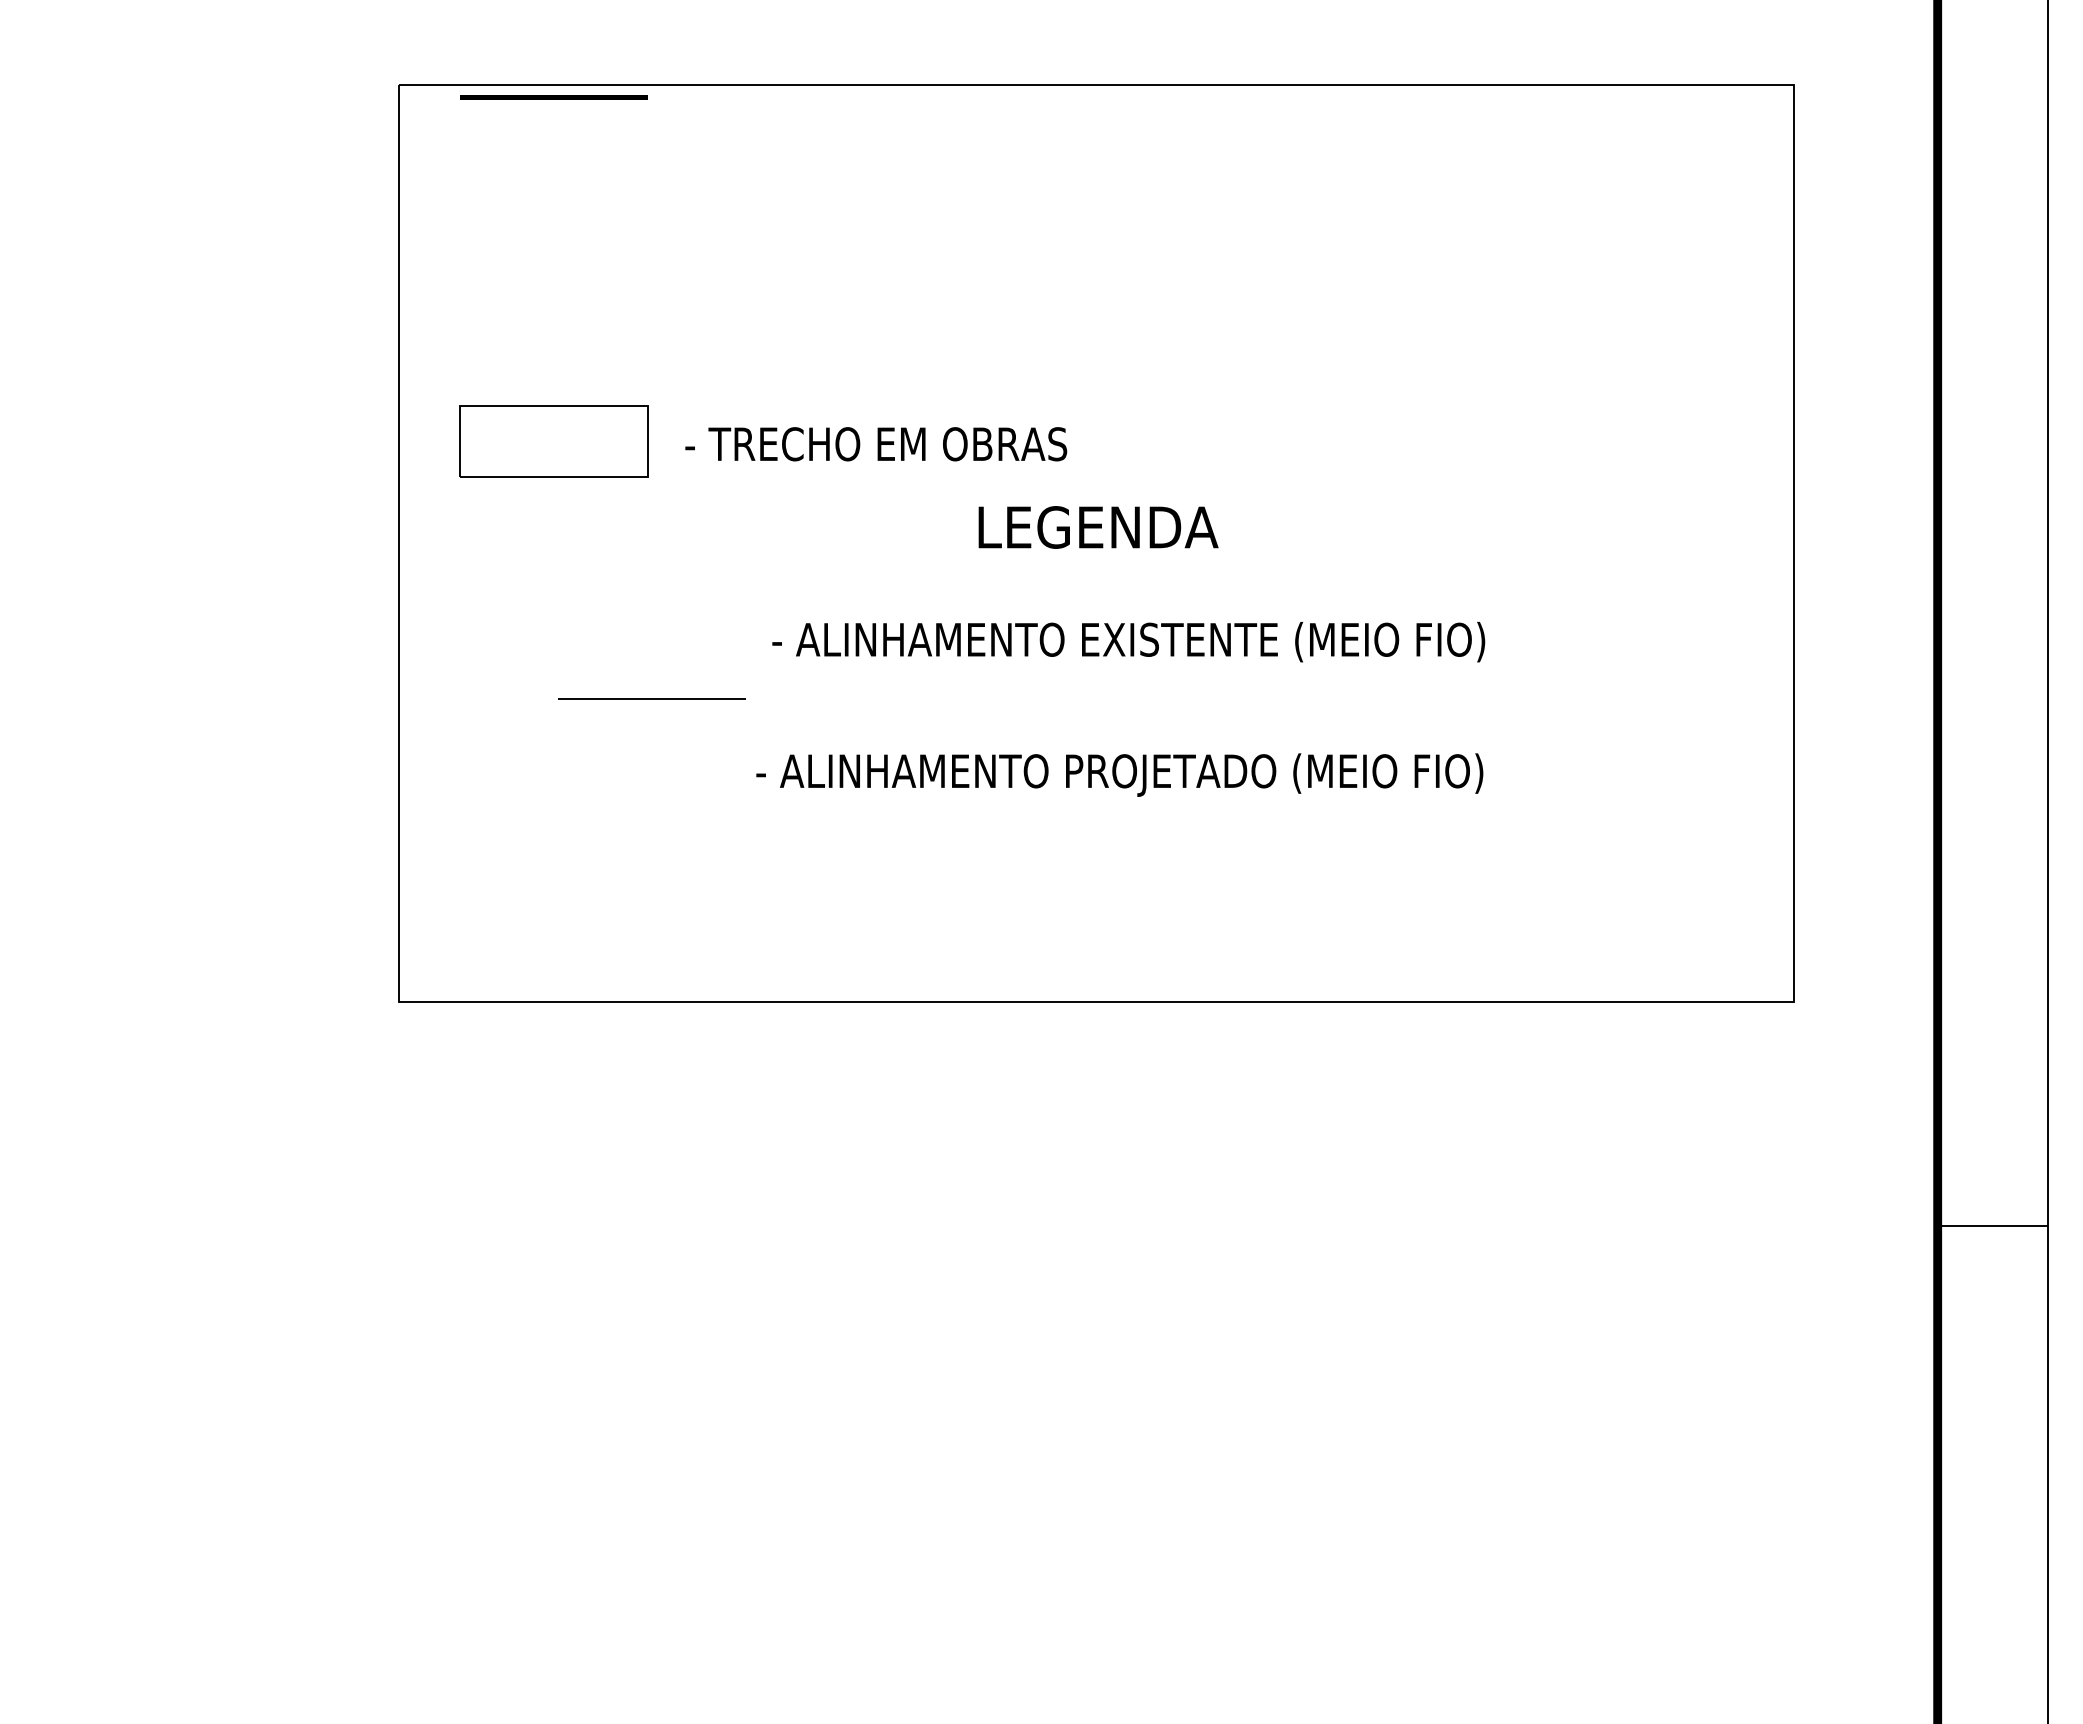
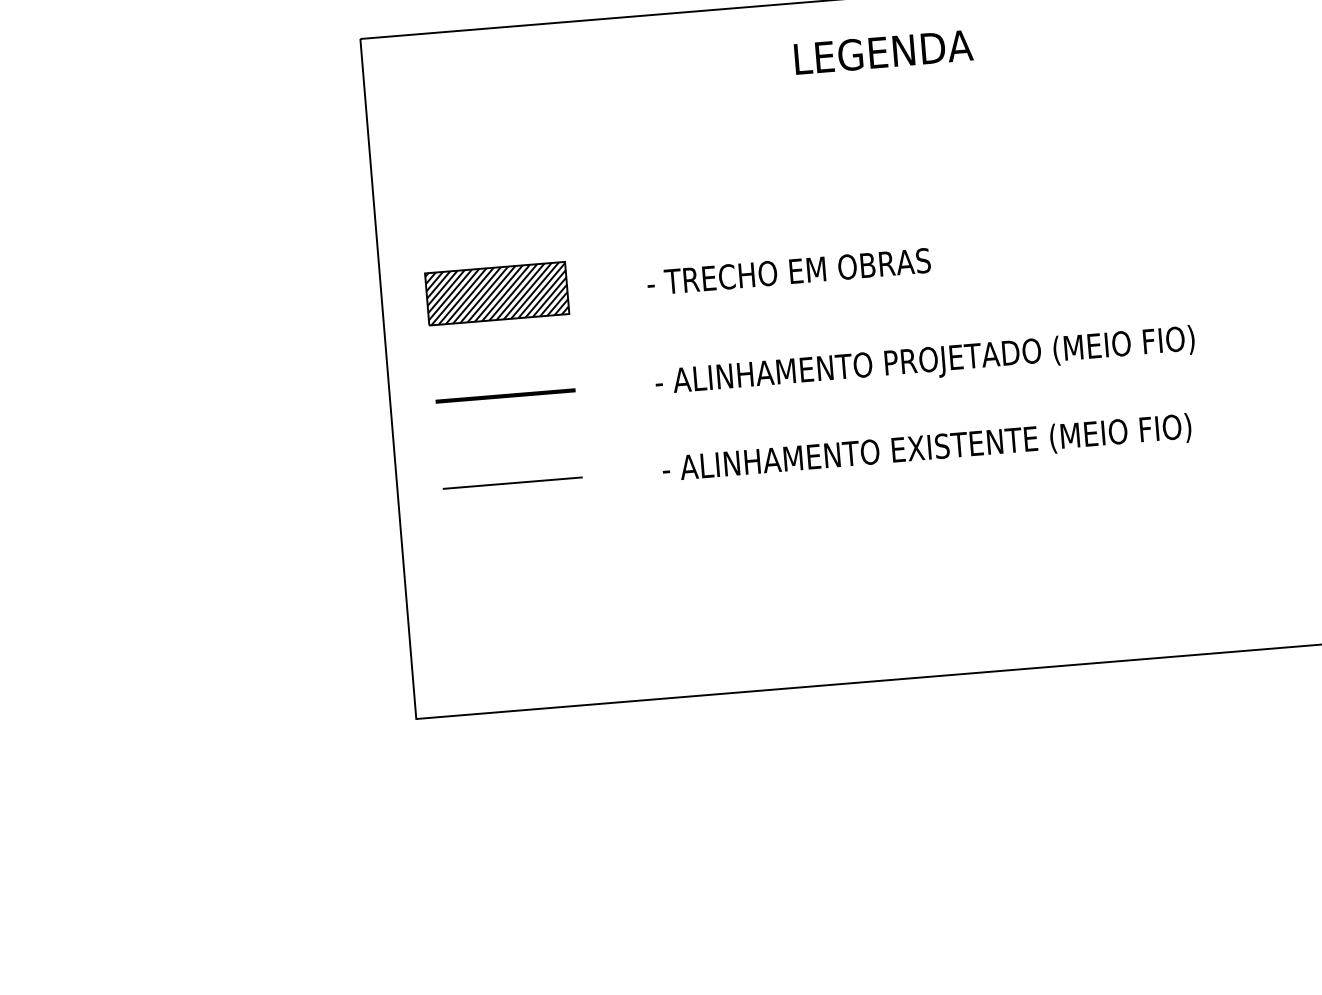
line: (553, 97) -> (505, 396), moved
hatch: (553, 441) -> (496, 293), added
text: (876, 444) -> (789, 272), moved
text: (1098, 527) -> (883, 52), moved
text: (1128, 642) -> (926, 449), moved
line: (651, 698) -> (512, 482), moved
text: (1119, 774) -> (924, 362), moved

